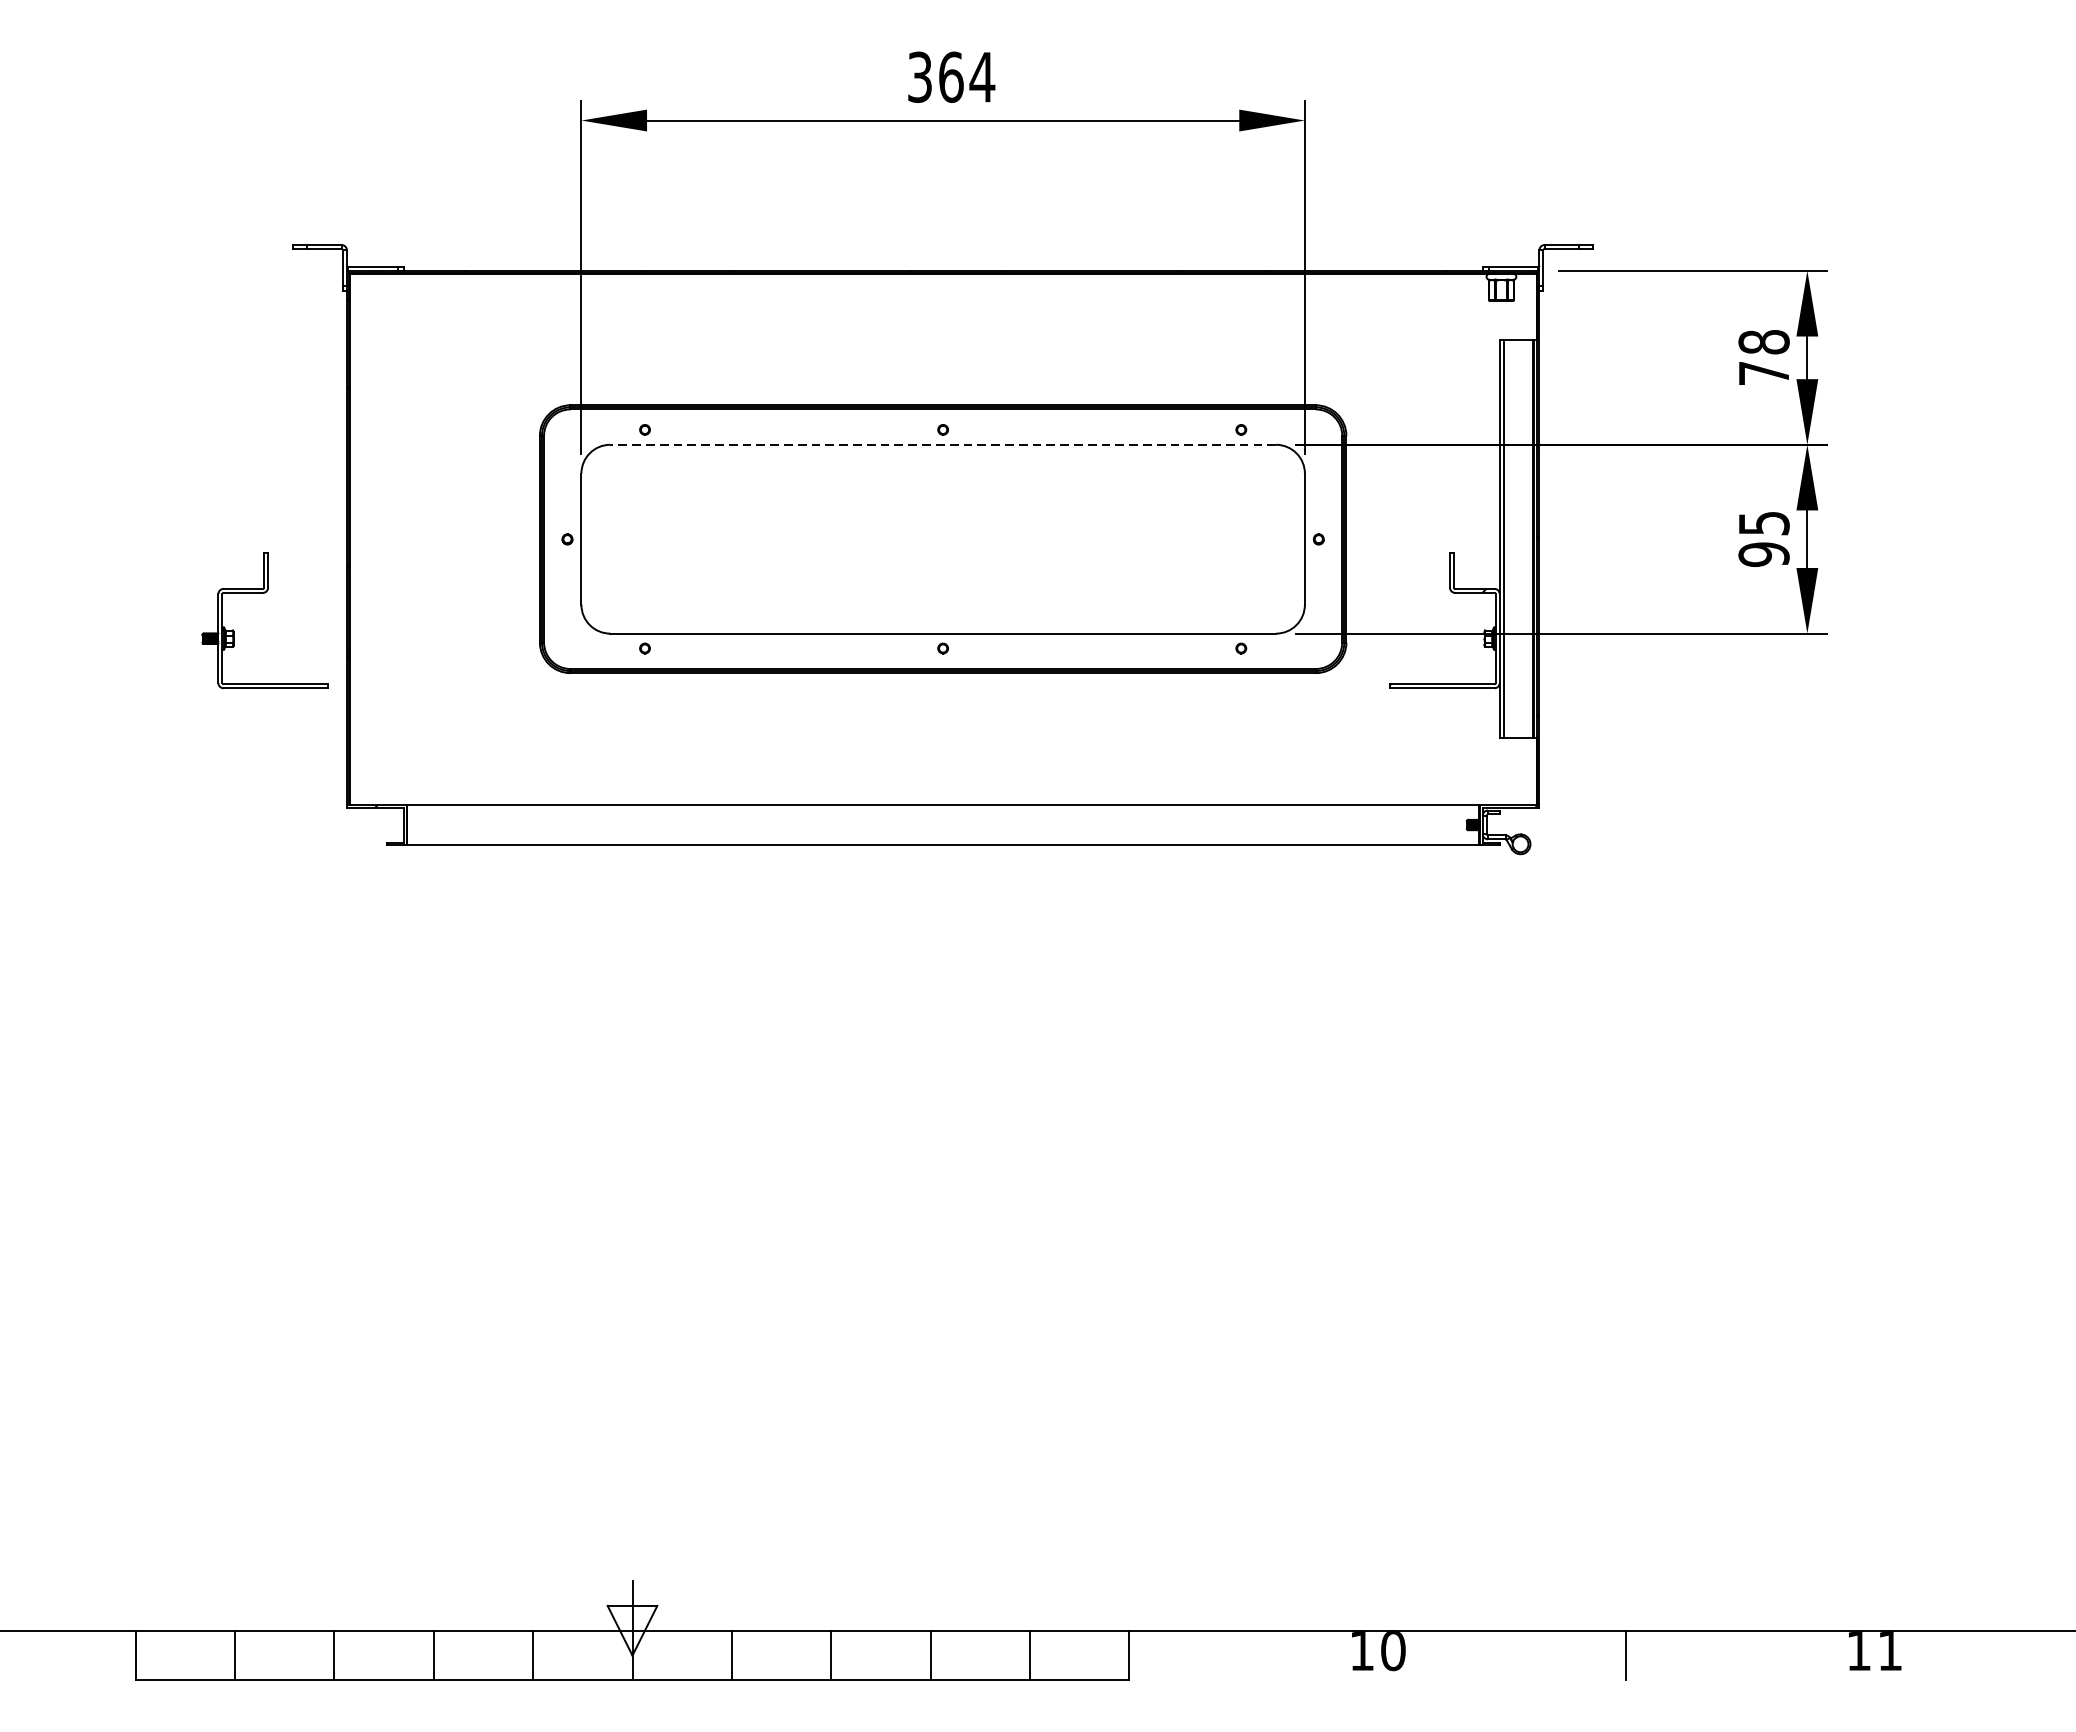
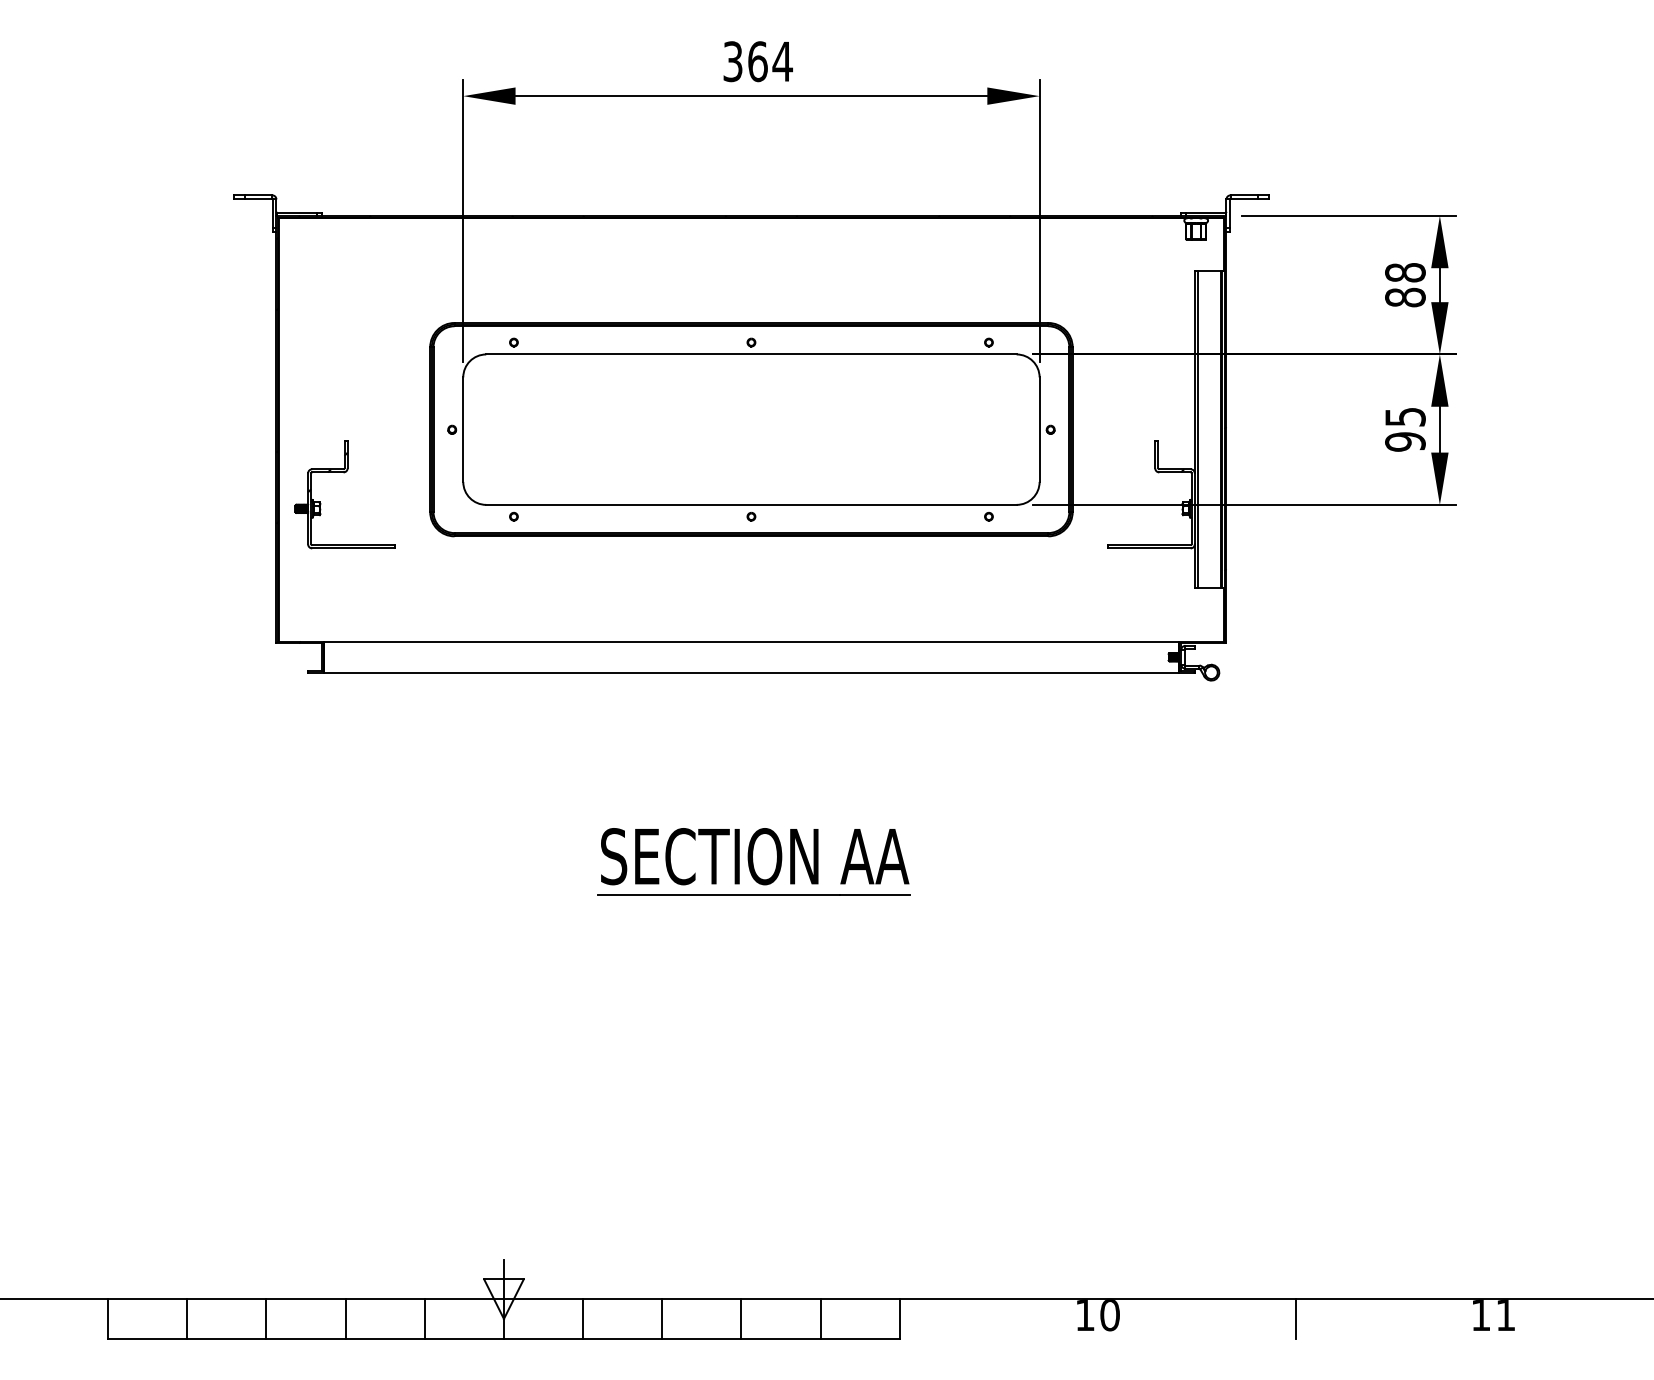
text: (1764, 373) -> (1405, 297), 78 -> 88
line: (941, 444) -> (750, 354), dashed -> solid
part: (264, 594) -> (344, 473), moved
part: (945, 1081) -> (753, 861), added

